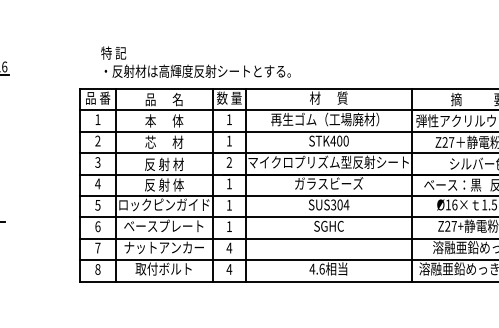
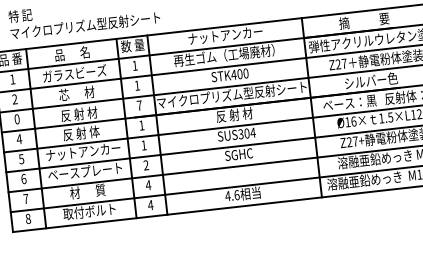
text: (195, 70) -> (98, 23), ・反射材は高輝度反射シートとする。 -> マイクロプリズム型反射シート
text: (328, 97) -> (225, 34), 材      質 -> ナットアンカー
text: (164, 120) -> (74, 73), 本      体 -> ガラスビーズ
text: (97, 162) -> (16, 119), 3 -> 0
text: (229, 162) -> (139, 105), 2 -> 7
text: (329, 183) -> (234, 114), ガラスビーズ -> 反 射 材
text: (164, 204) -> (83, 151), ロックピンガイド -> ナットアンカー
text: (228, 226) -> (145, 165), 1 -> 2
text: (163, 247) -> (87, 191), ナットアンカー -> 材      質

